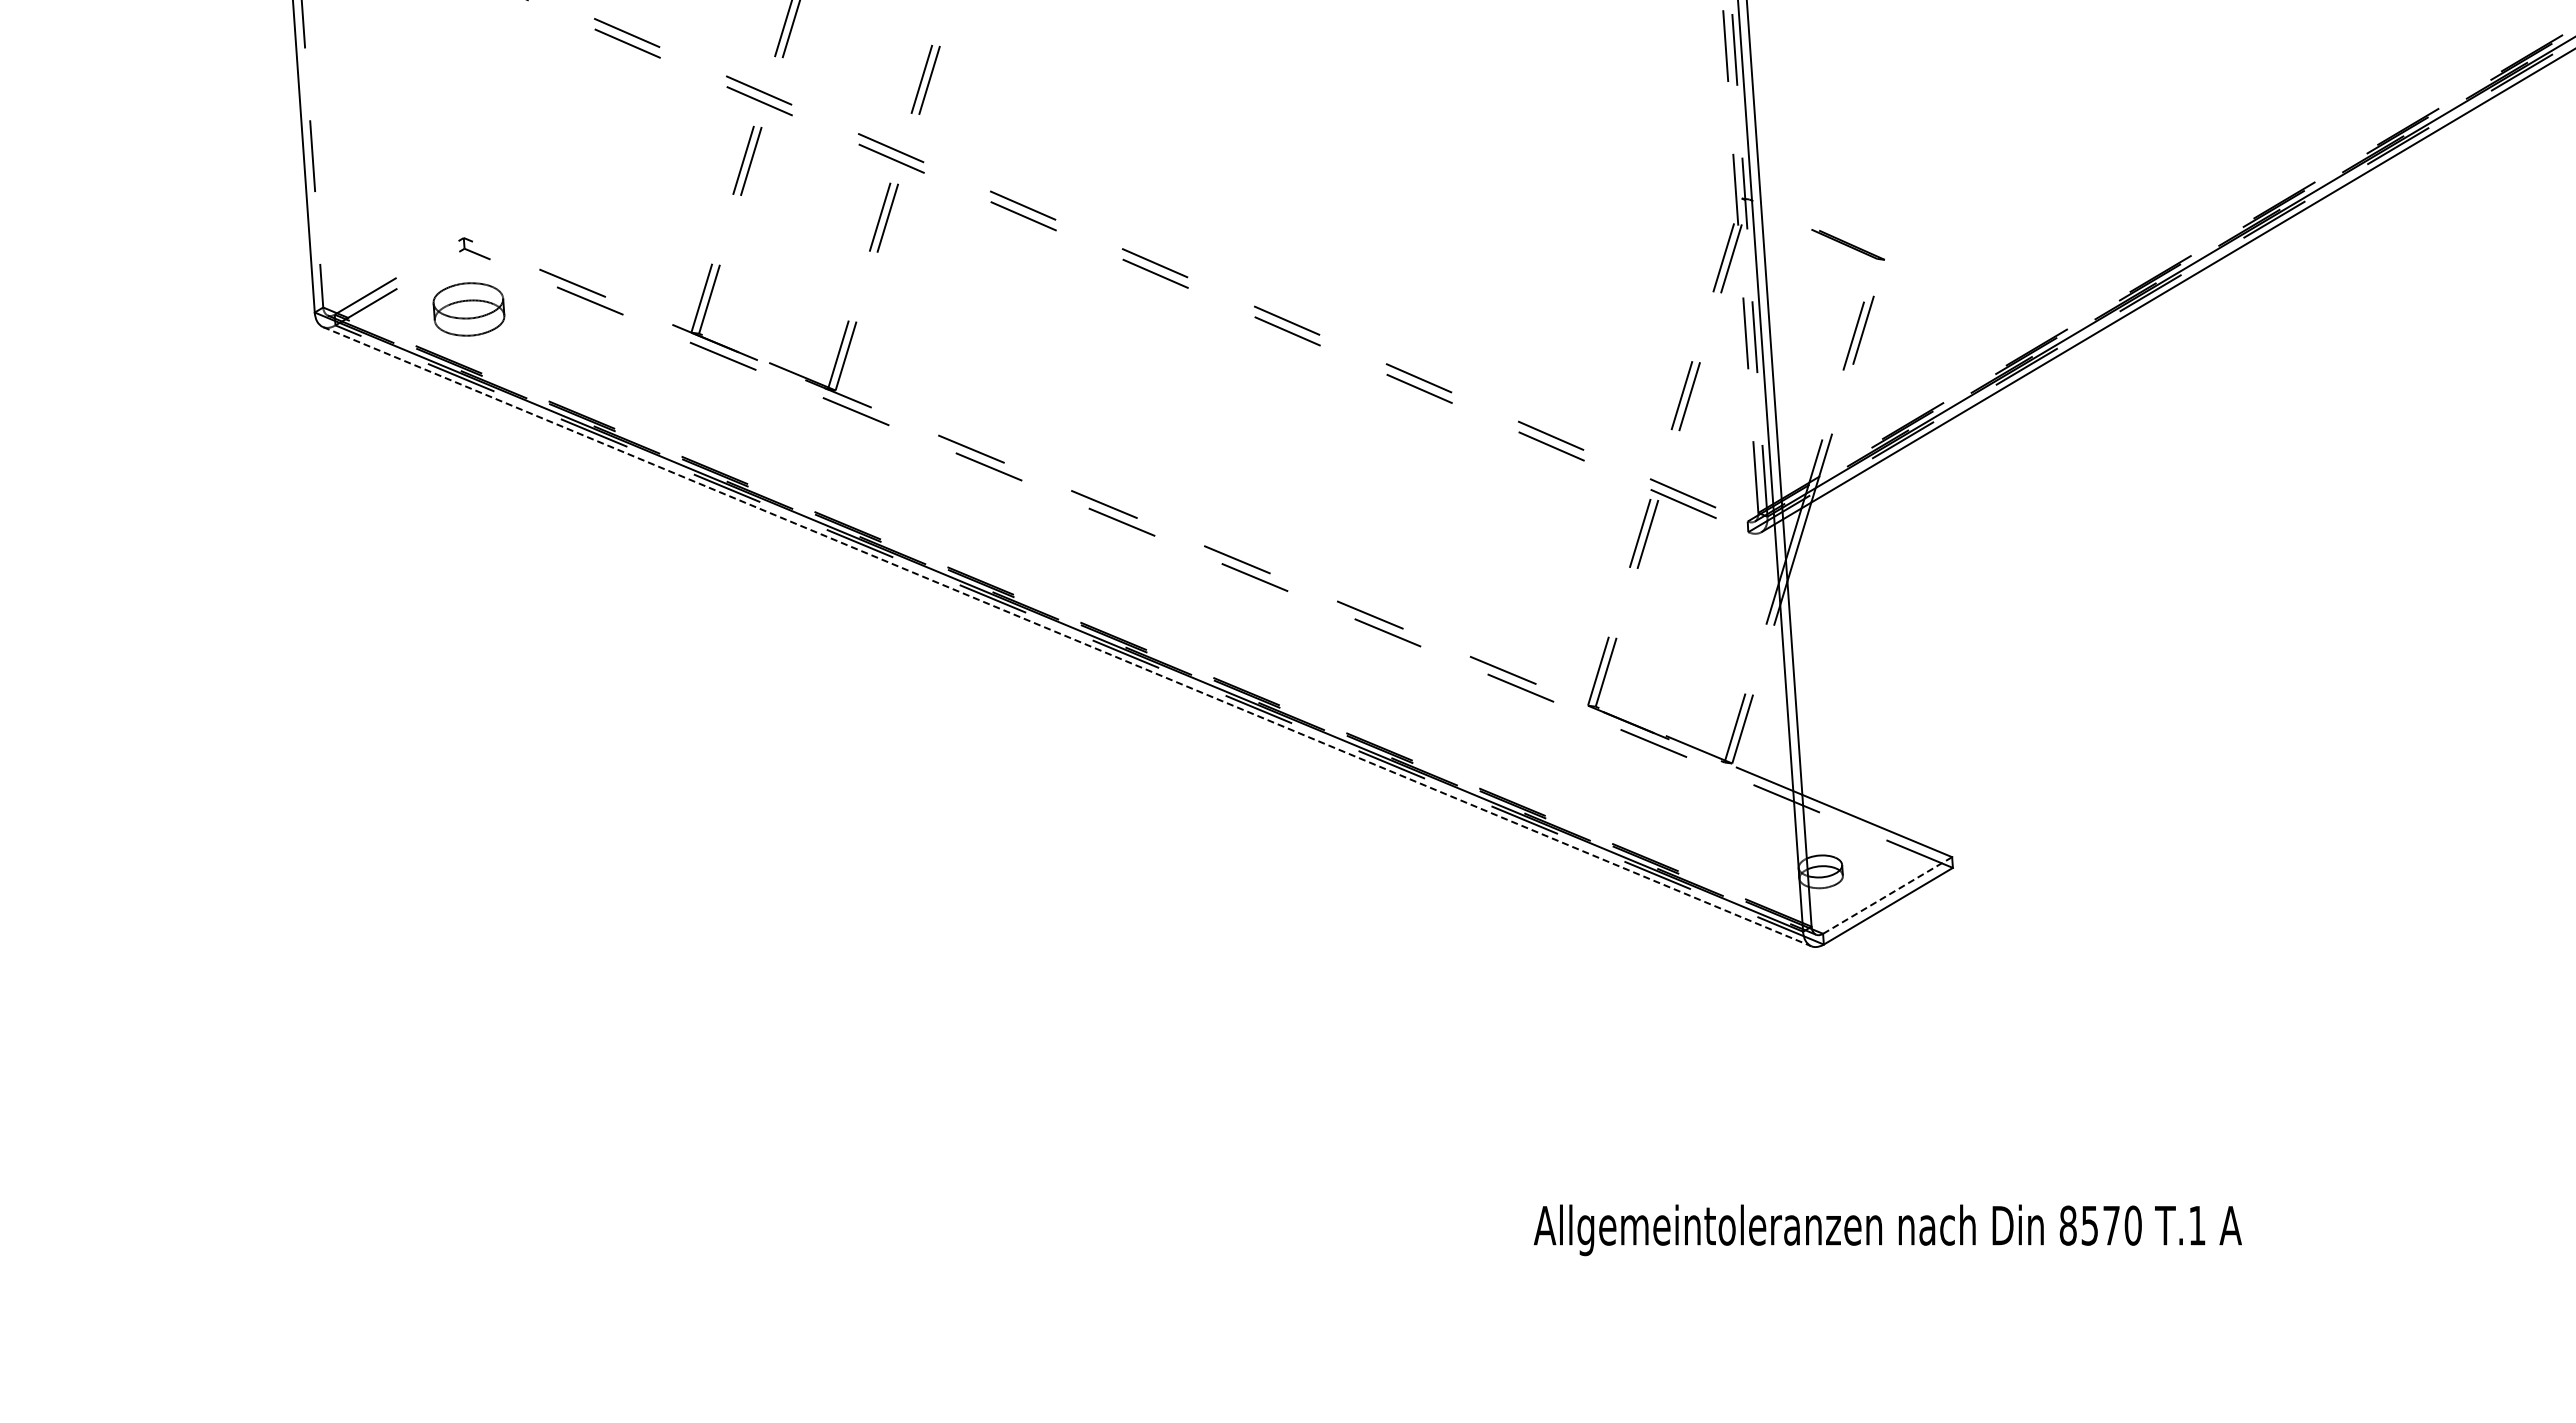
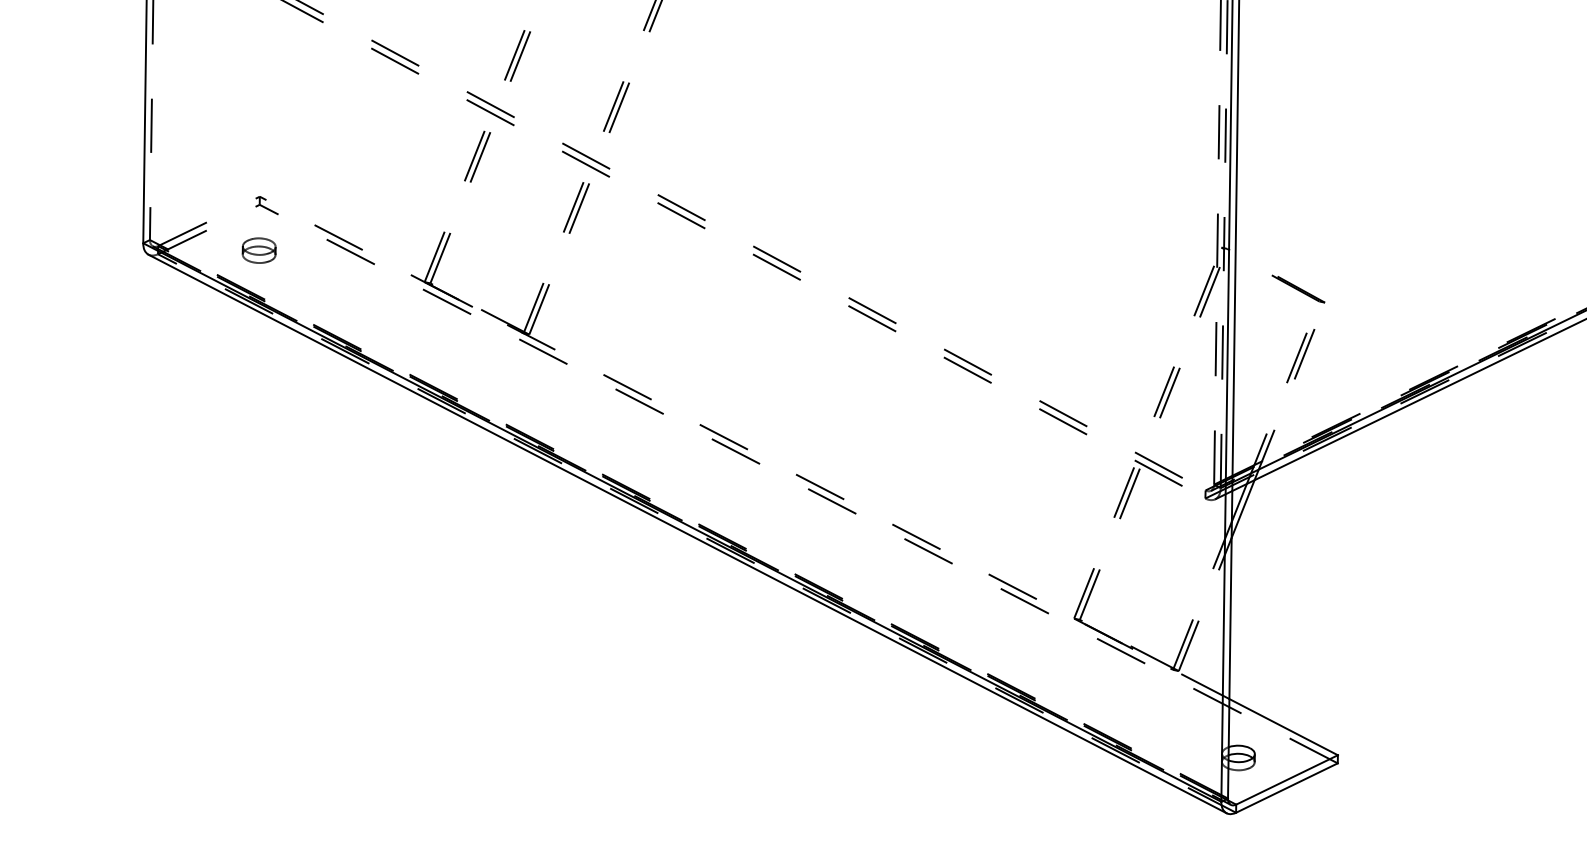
part: (468, 309) -> (258, 250), size x0.62
line: (1067, 636) -> (687, 533), dashed -> solid
line: (1888, 895) -> (1287, 780), dashed -> solid

